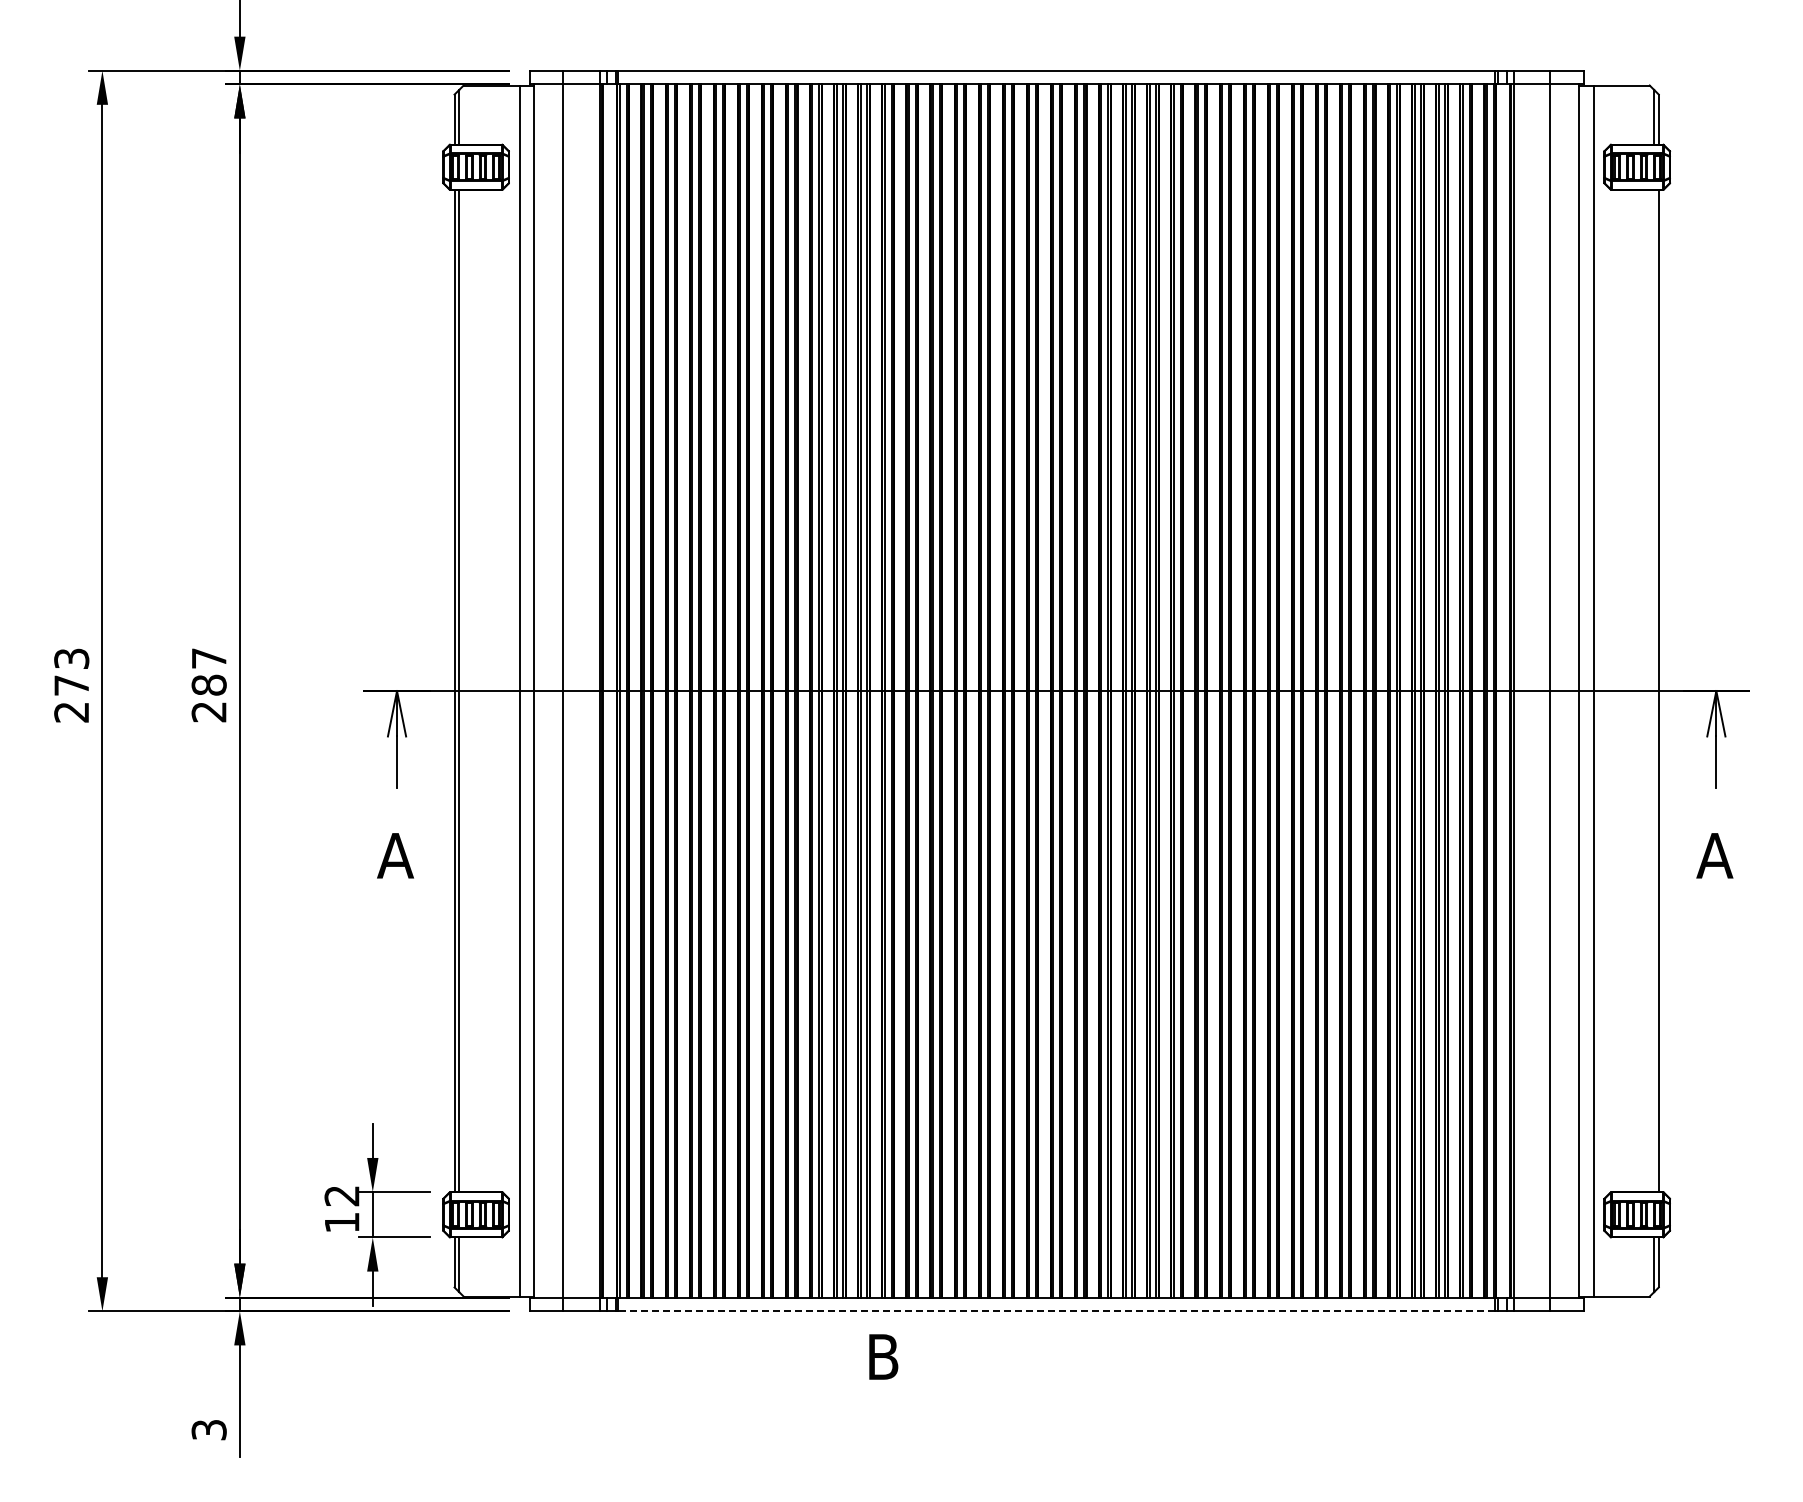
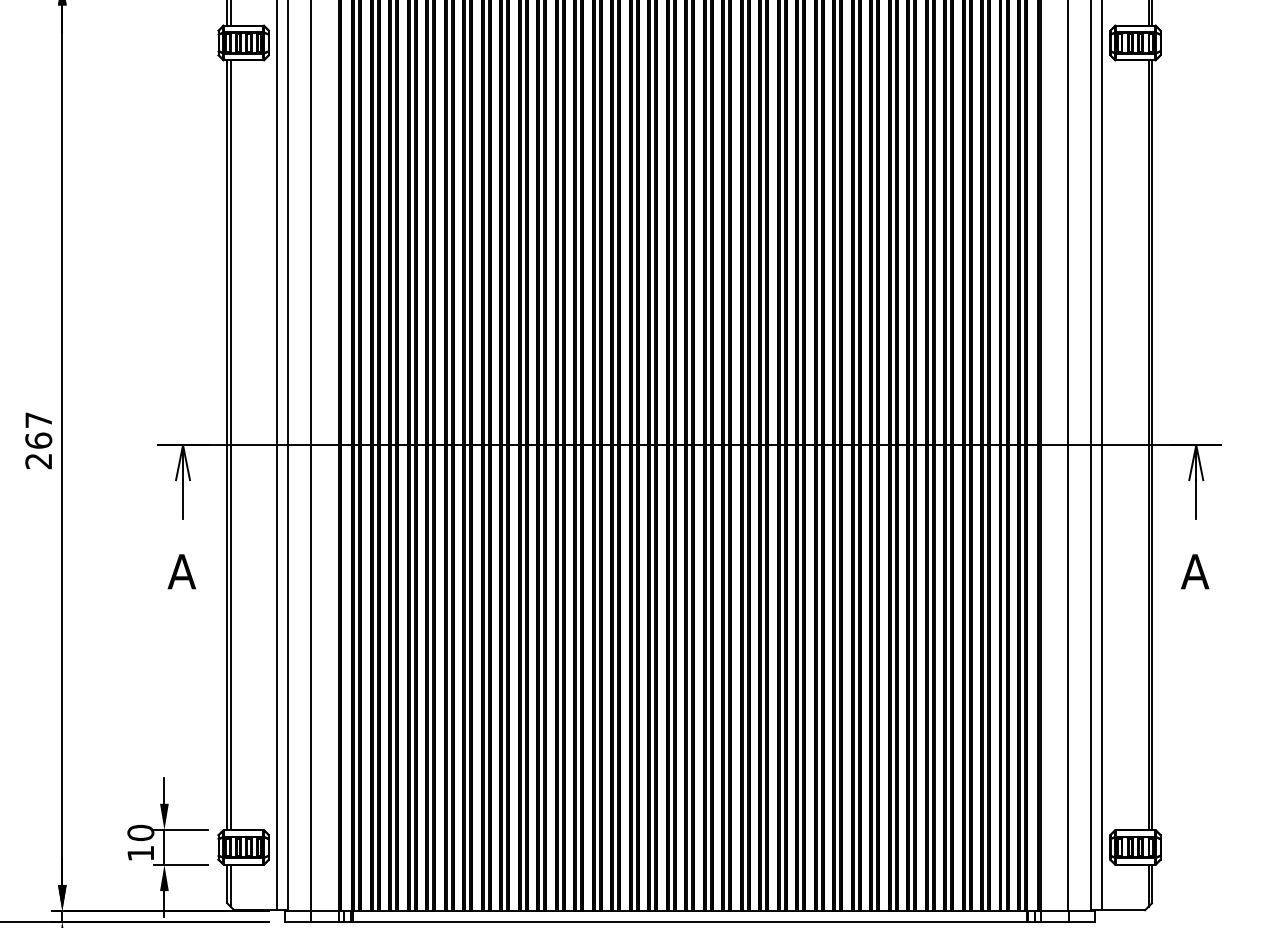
text: (208, 684) -> (38, 440), 287 -> 267
line: (1654, 691) -> (1148, 445), added
text: (341, 1195) -> (140, 832), 12 -> 10
line: (1056, 1311) -> (689, 921), dashed -> solid

